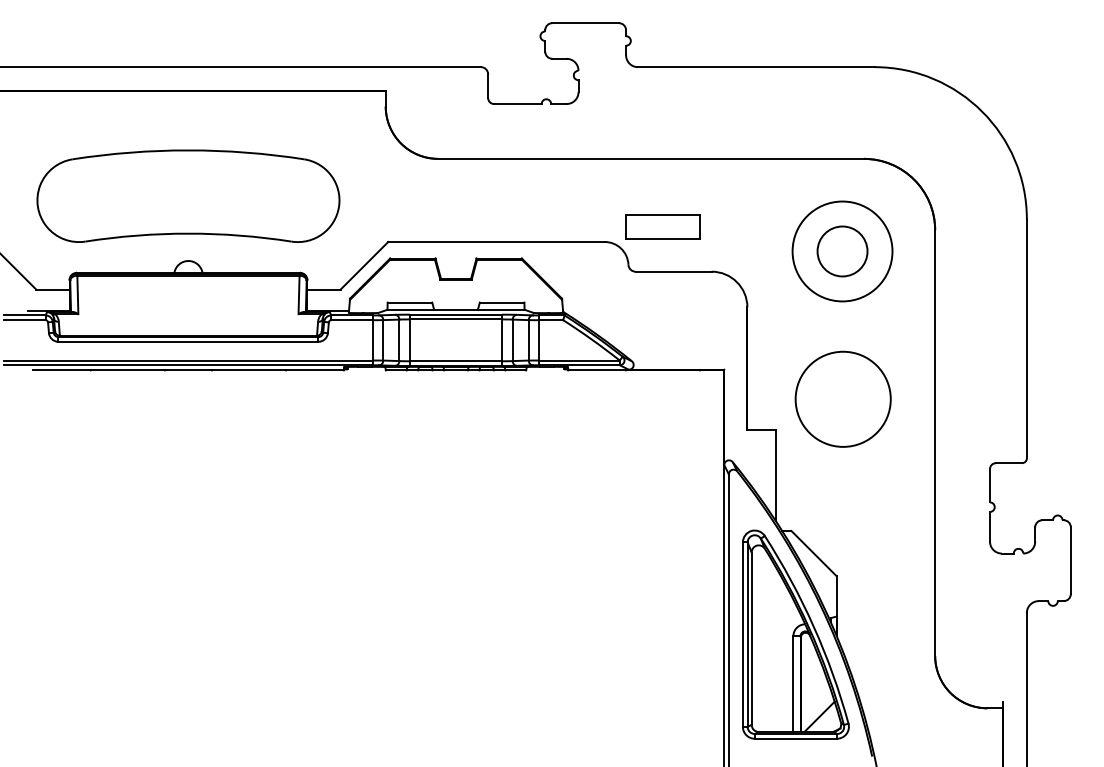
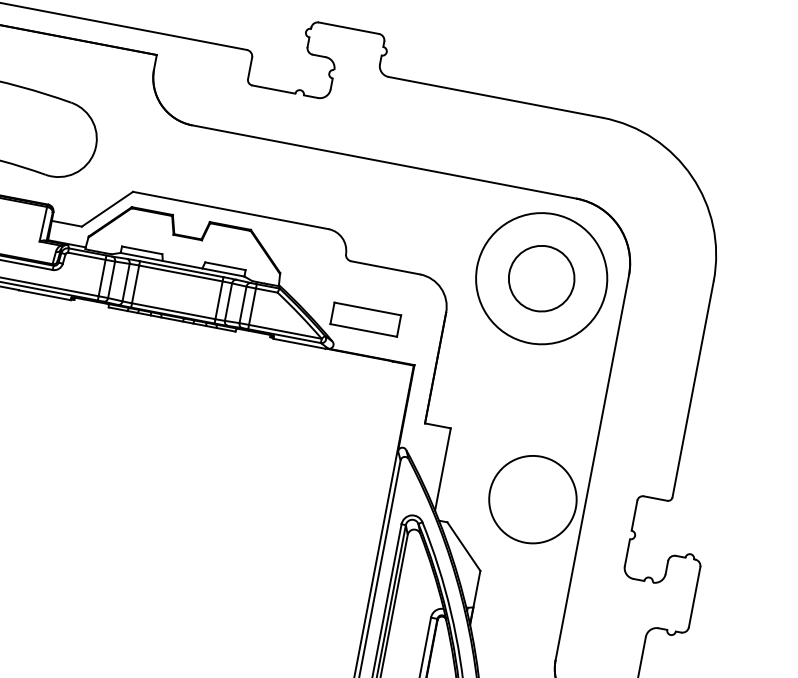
part: (662, 226) -> (365, 319), moved
circle: (842, 251) -> (541, 278), size x1.43
circle: (842, 251) -> (541, 278), size x1.43
circle: (842, 398) -> (532, 498), moved

